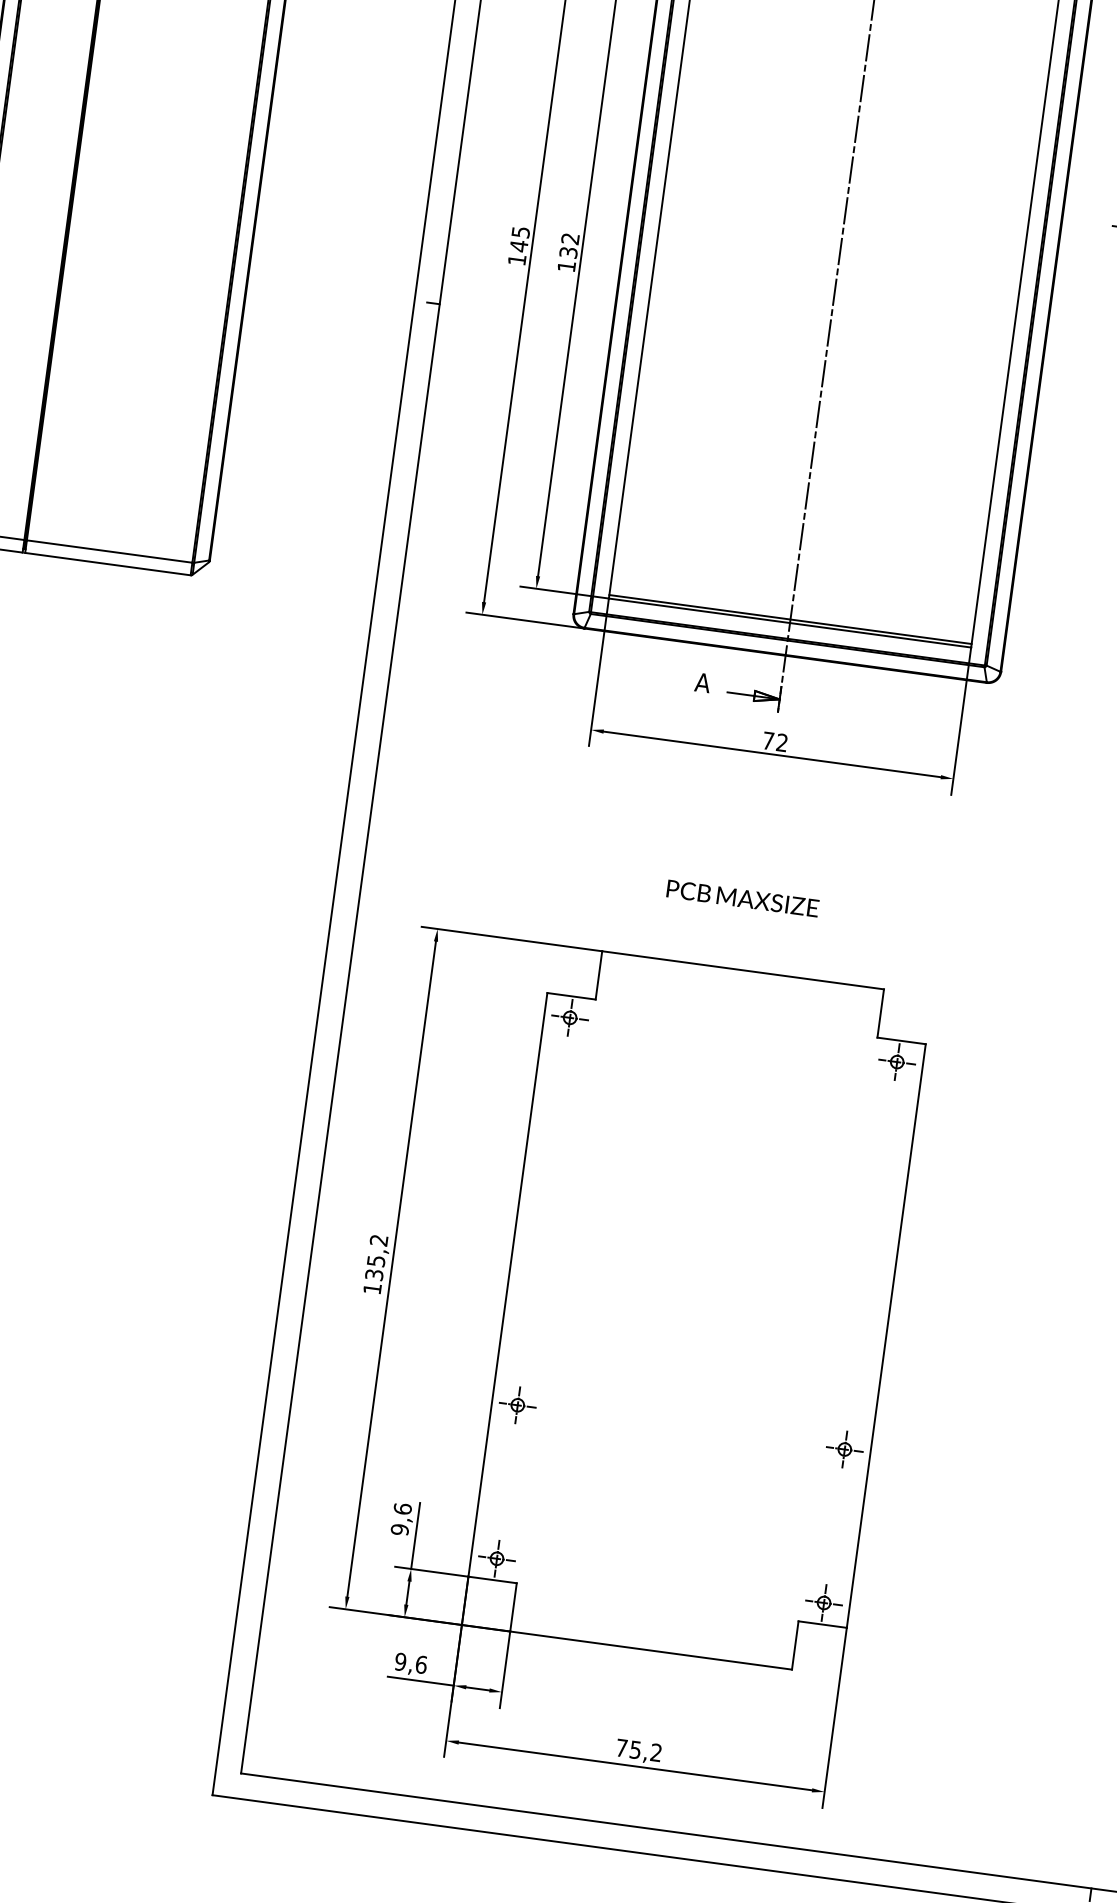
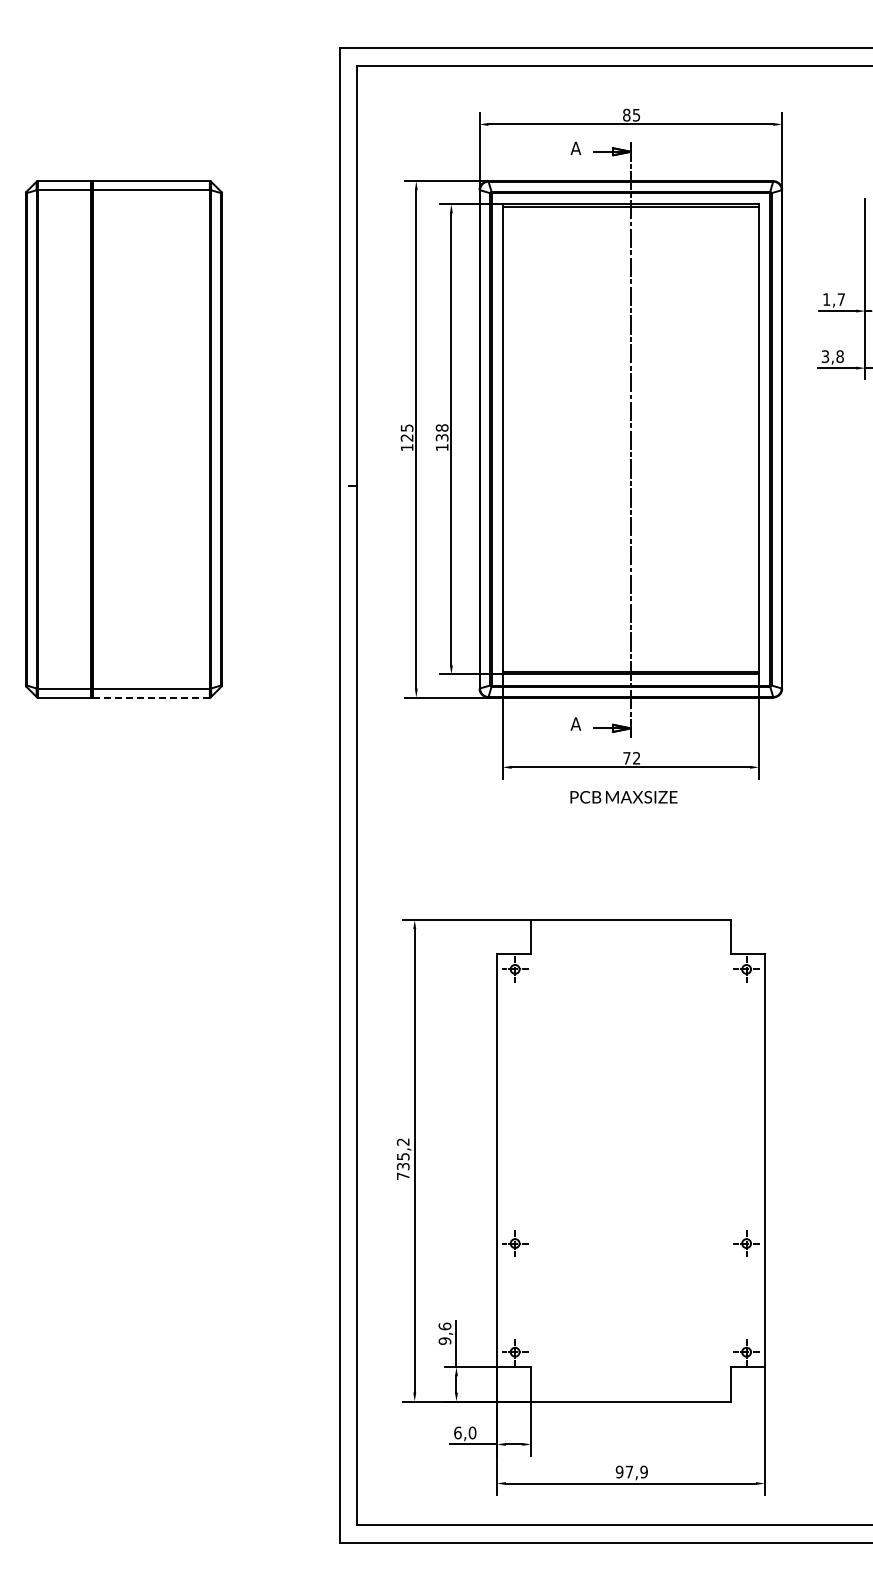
text: (569, 238) -> (441, 427), 132 -> 138
text: (518, 245) -> (406, 437), 145 -> 125
line: (108, 564) -> (151, 697), solid -> dashed
text: (742, 898) -> (623, 797), moved
text: (372, 1287) -> (403, 1175), 135,2 -> 735,2
text: (411, 1662) -> (465, 1432), 9,6 -> 6,0
text: (638, 1749) -> (631, 1471), 75,2 -> 97,9

